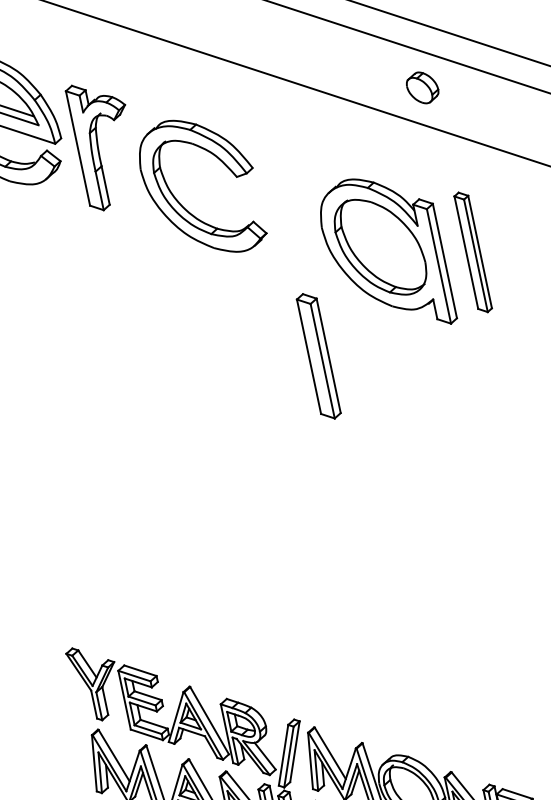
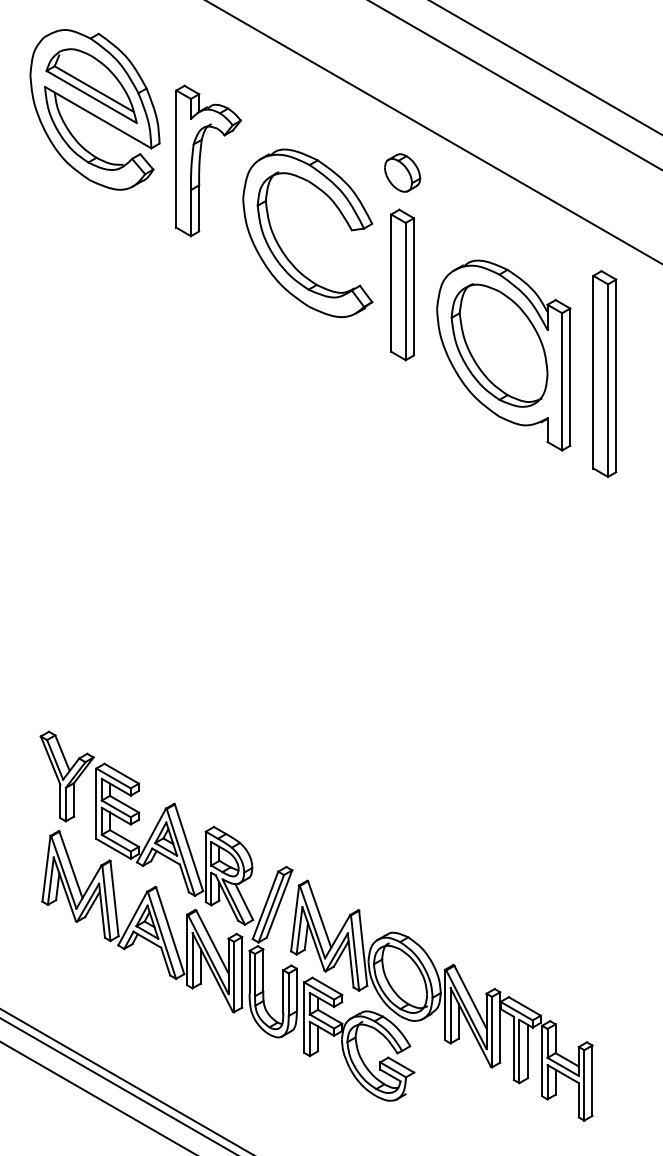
part: (422, 87) -> (402, 172), moved
part: (472, 251) -> (604, 373), size x1.43
part: (318, 355) -> (402, 284), moved

